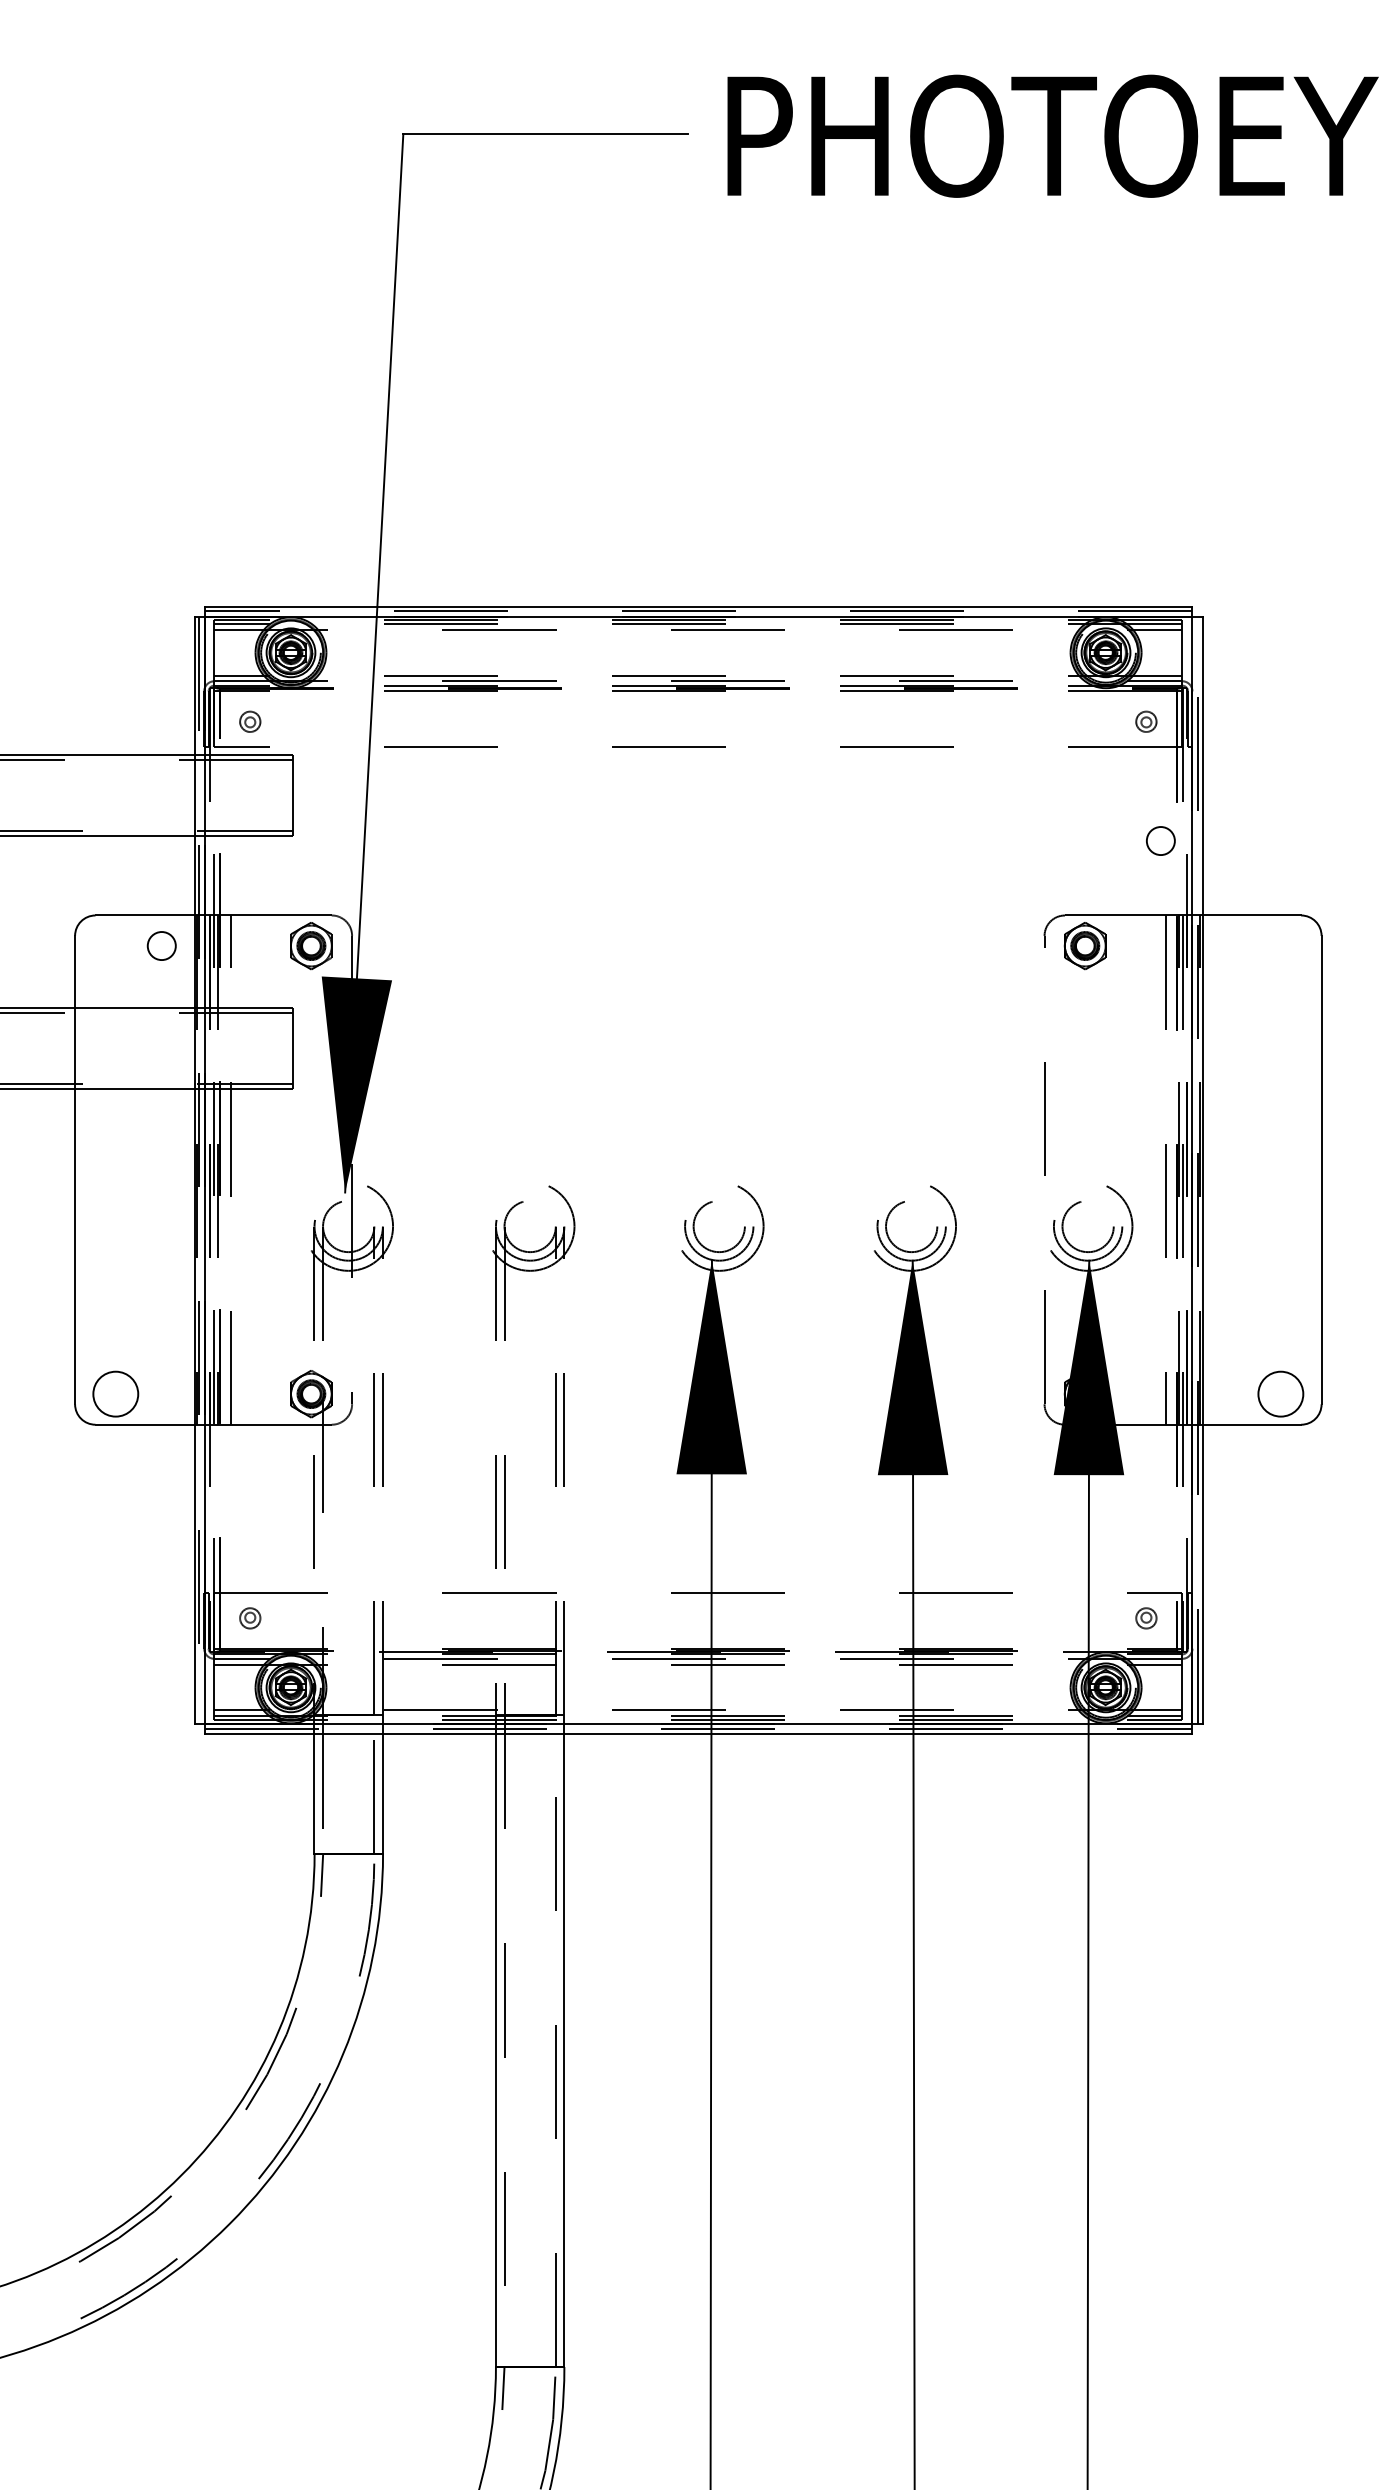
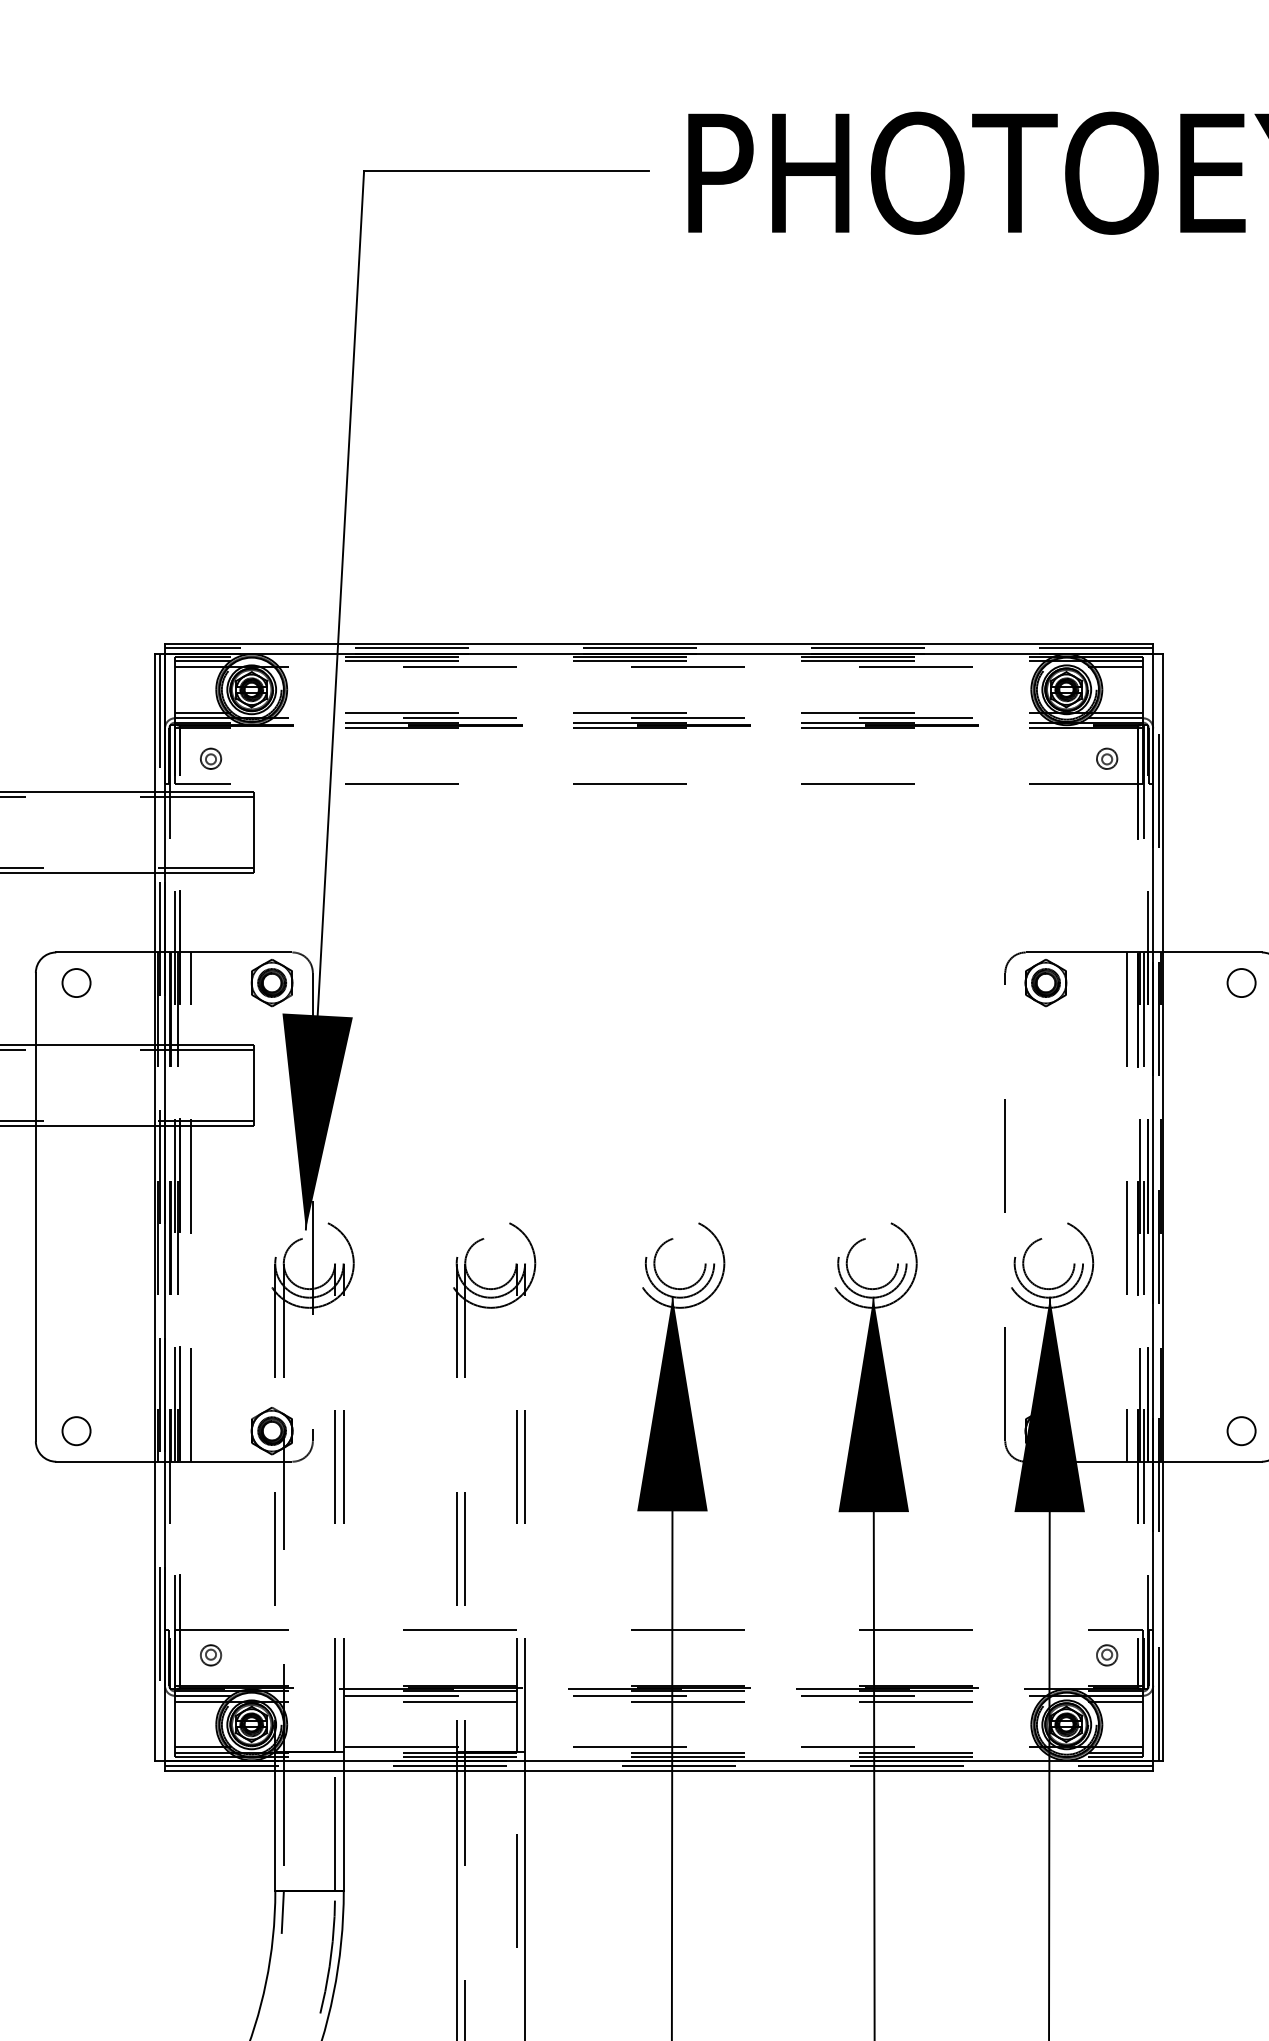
circle: (1160, 840) -> (1241, 982), moved
circle: (161, 945) -> (76, 982), moved
circle: (115, 1394) -> (76, 1431), size x0.62
circle: (1280, 1394) -> (1241, 1431), size x0.62

